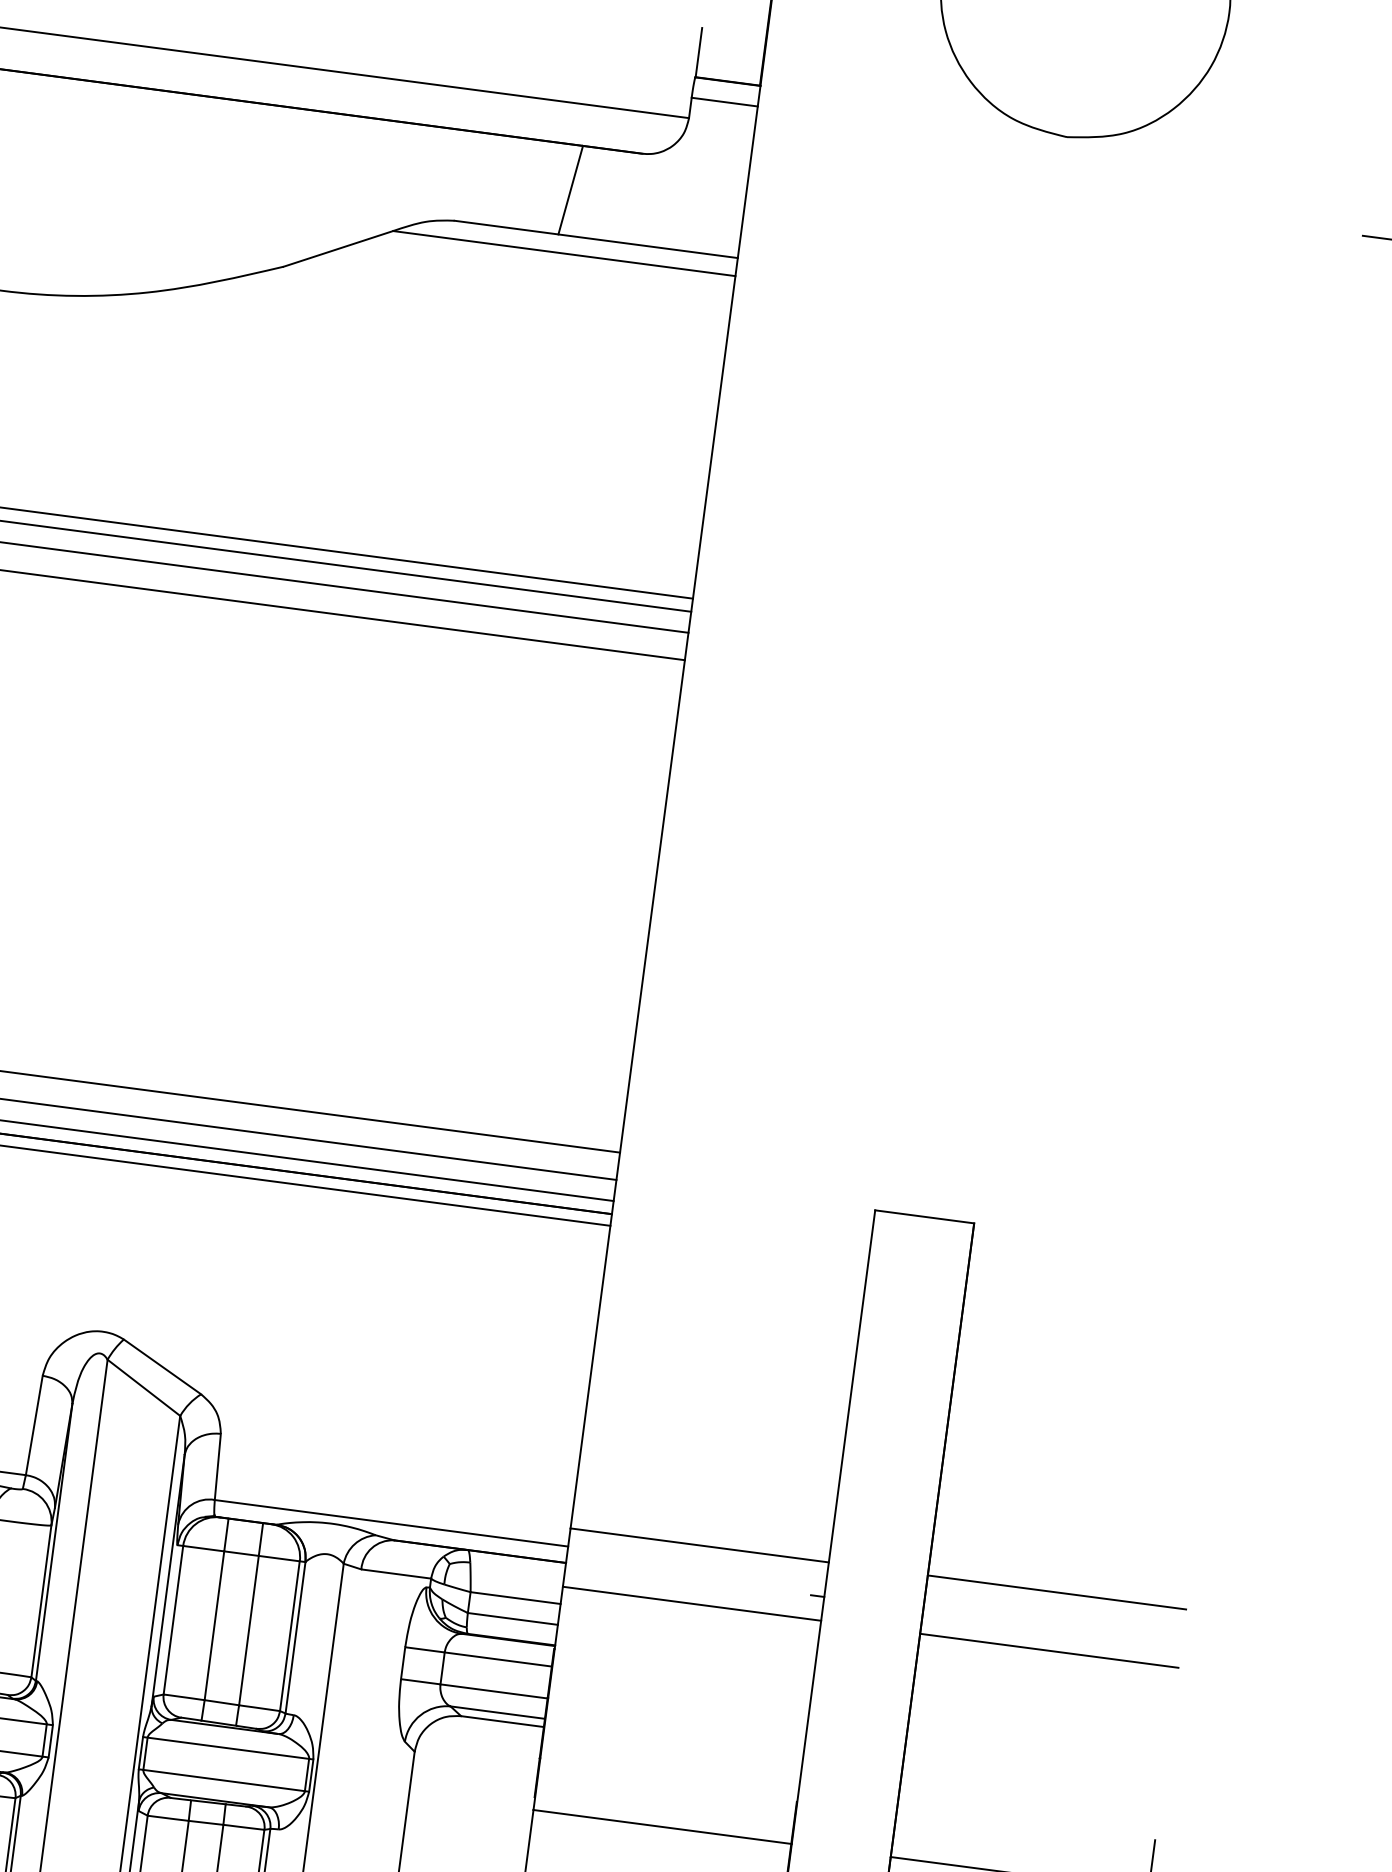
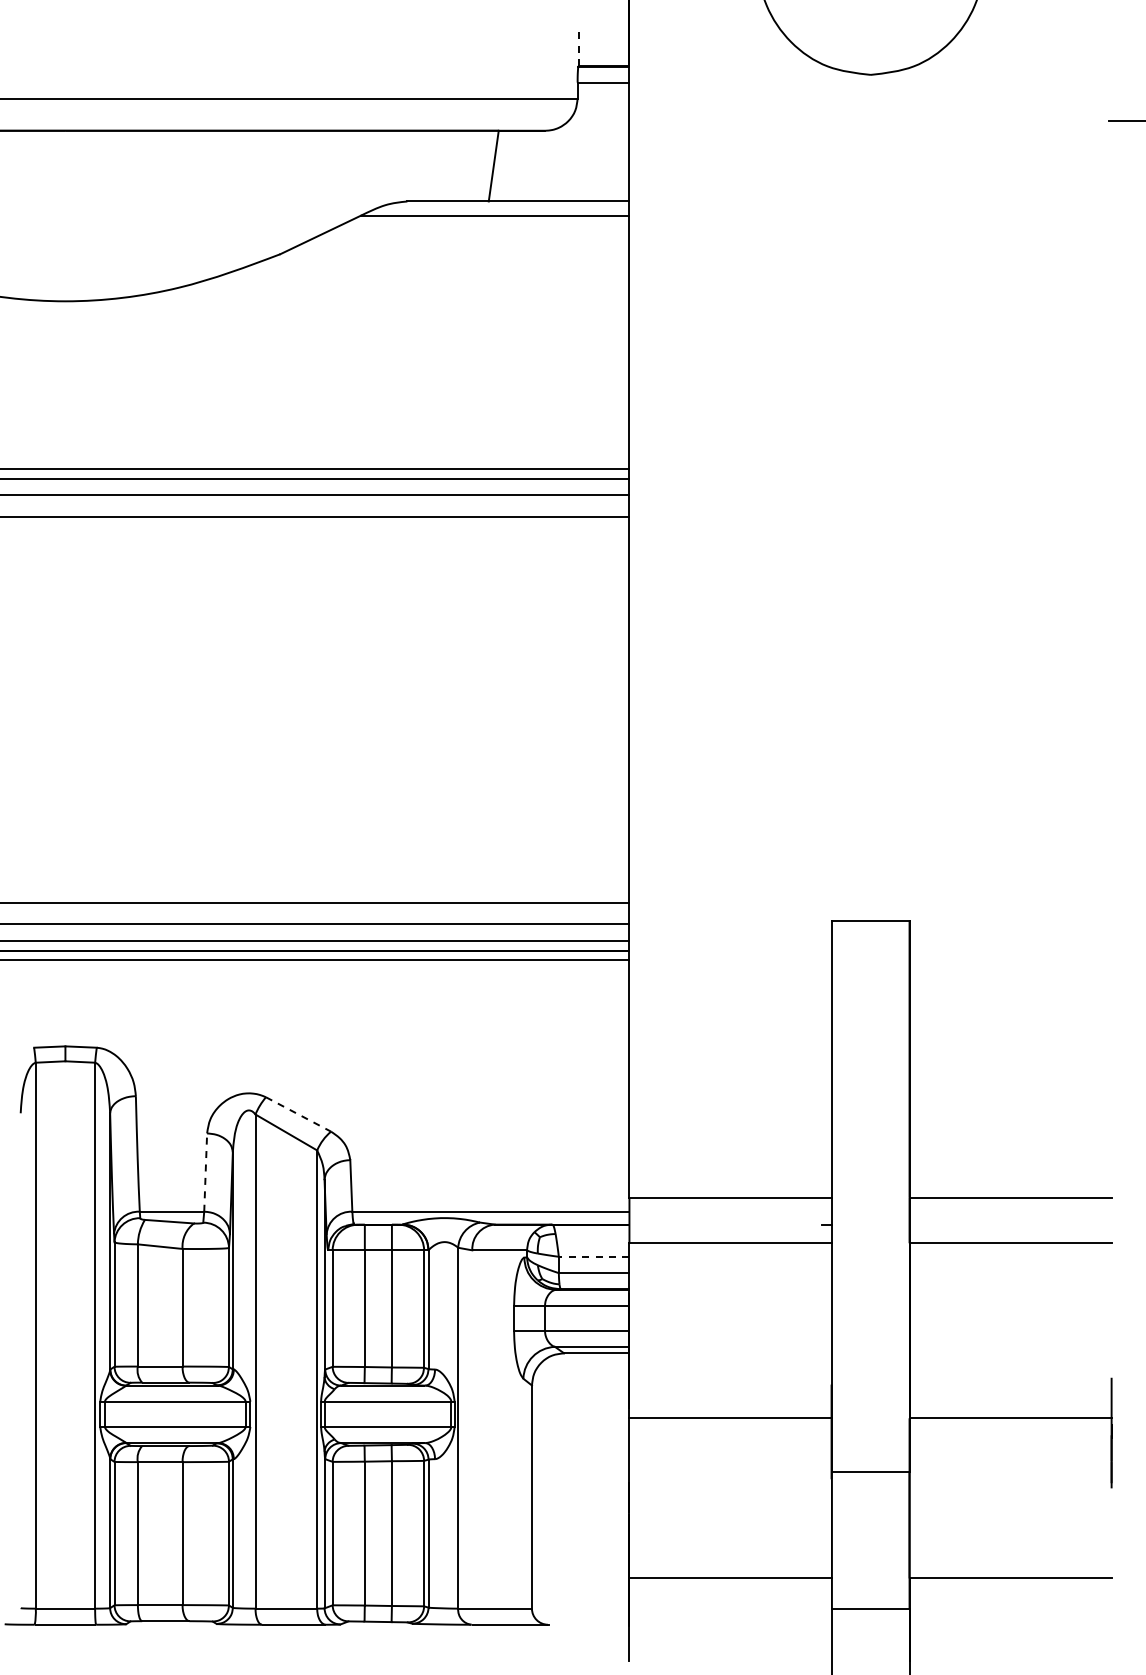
line: (698, 51) -> (578, 46), solid -> dashed
line: (162, 1366) -> (298, 1114), solid -> dashed
line: (34, 1425) -> (205, 1172), solid -> dashed
line: (514, 1597) -> (593, 1256), solid -> dashed

